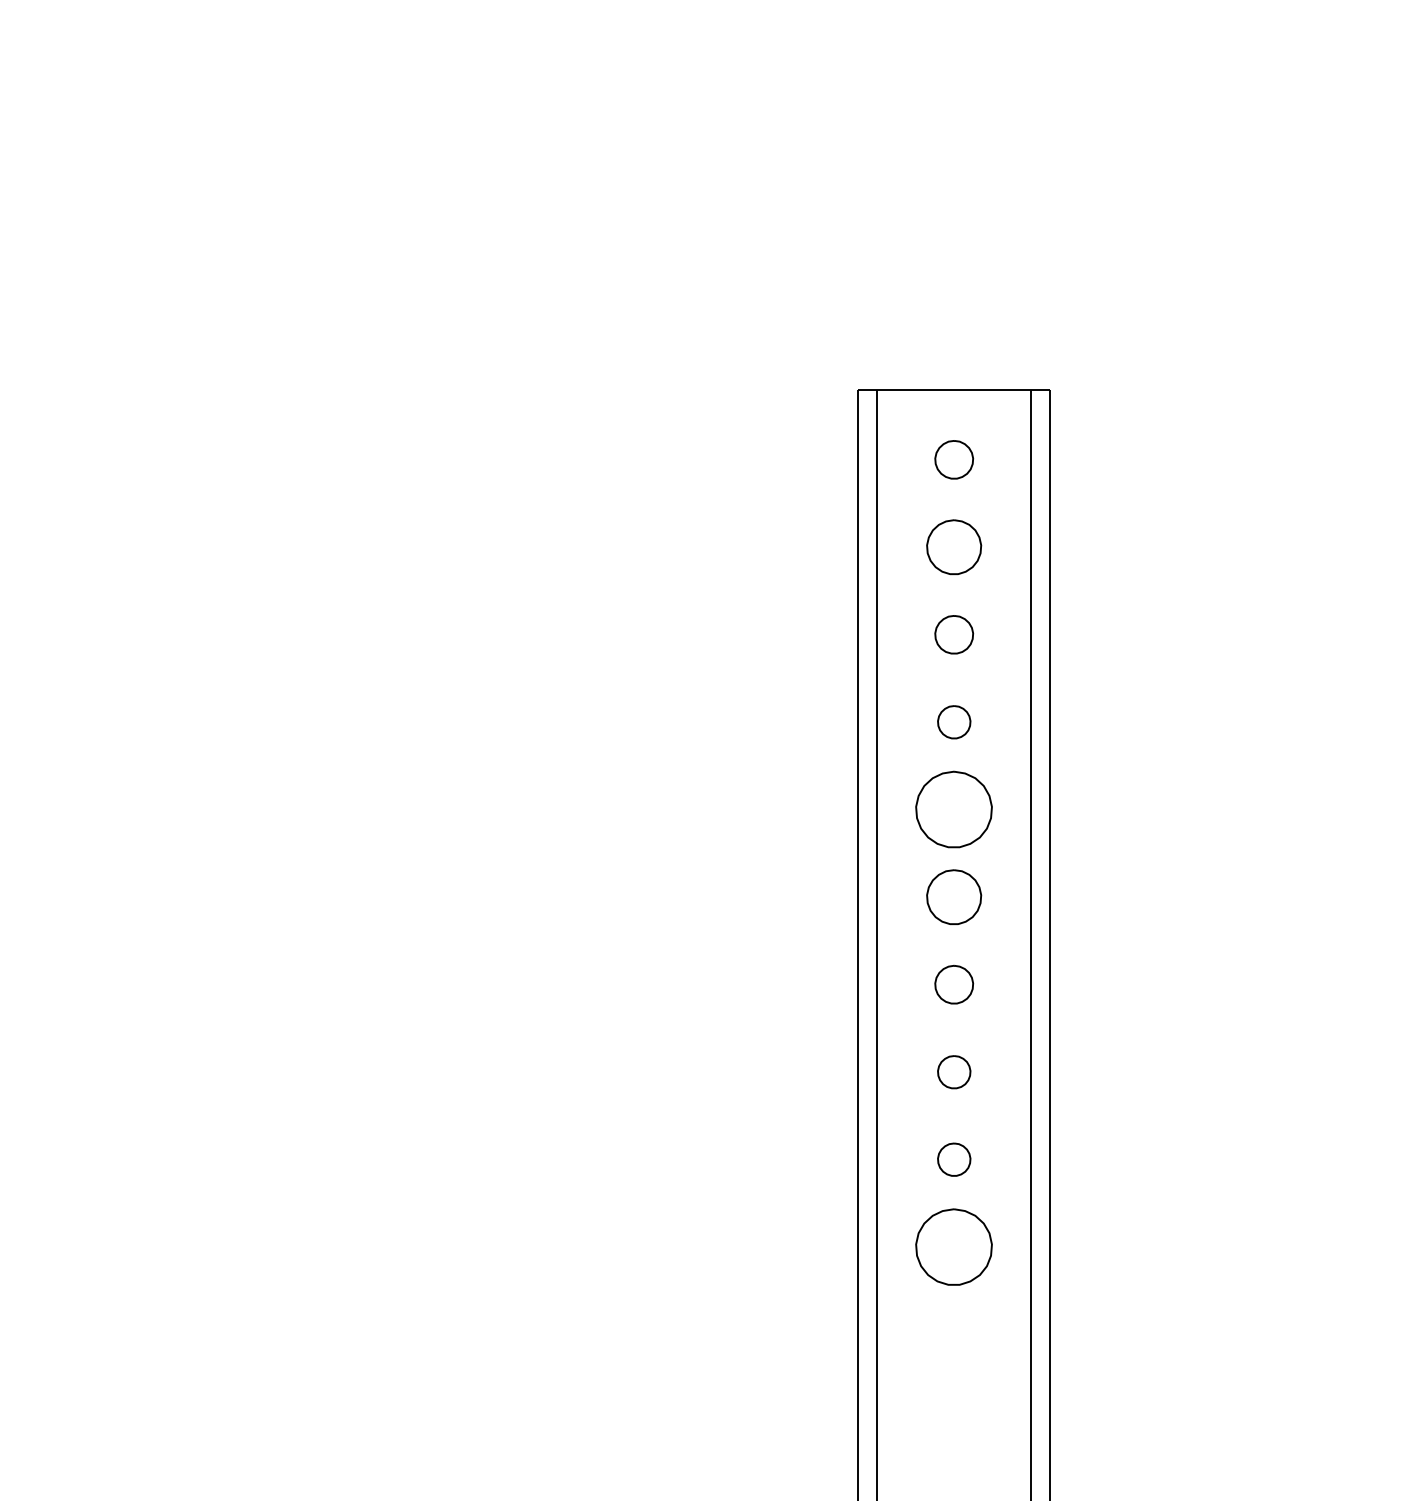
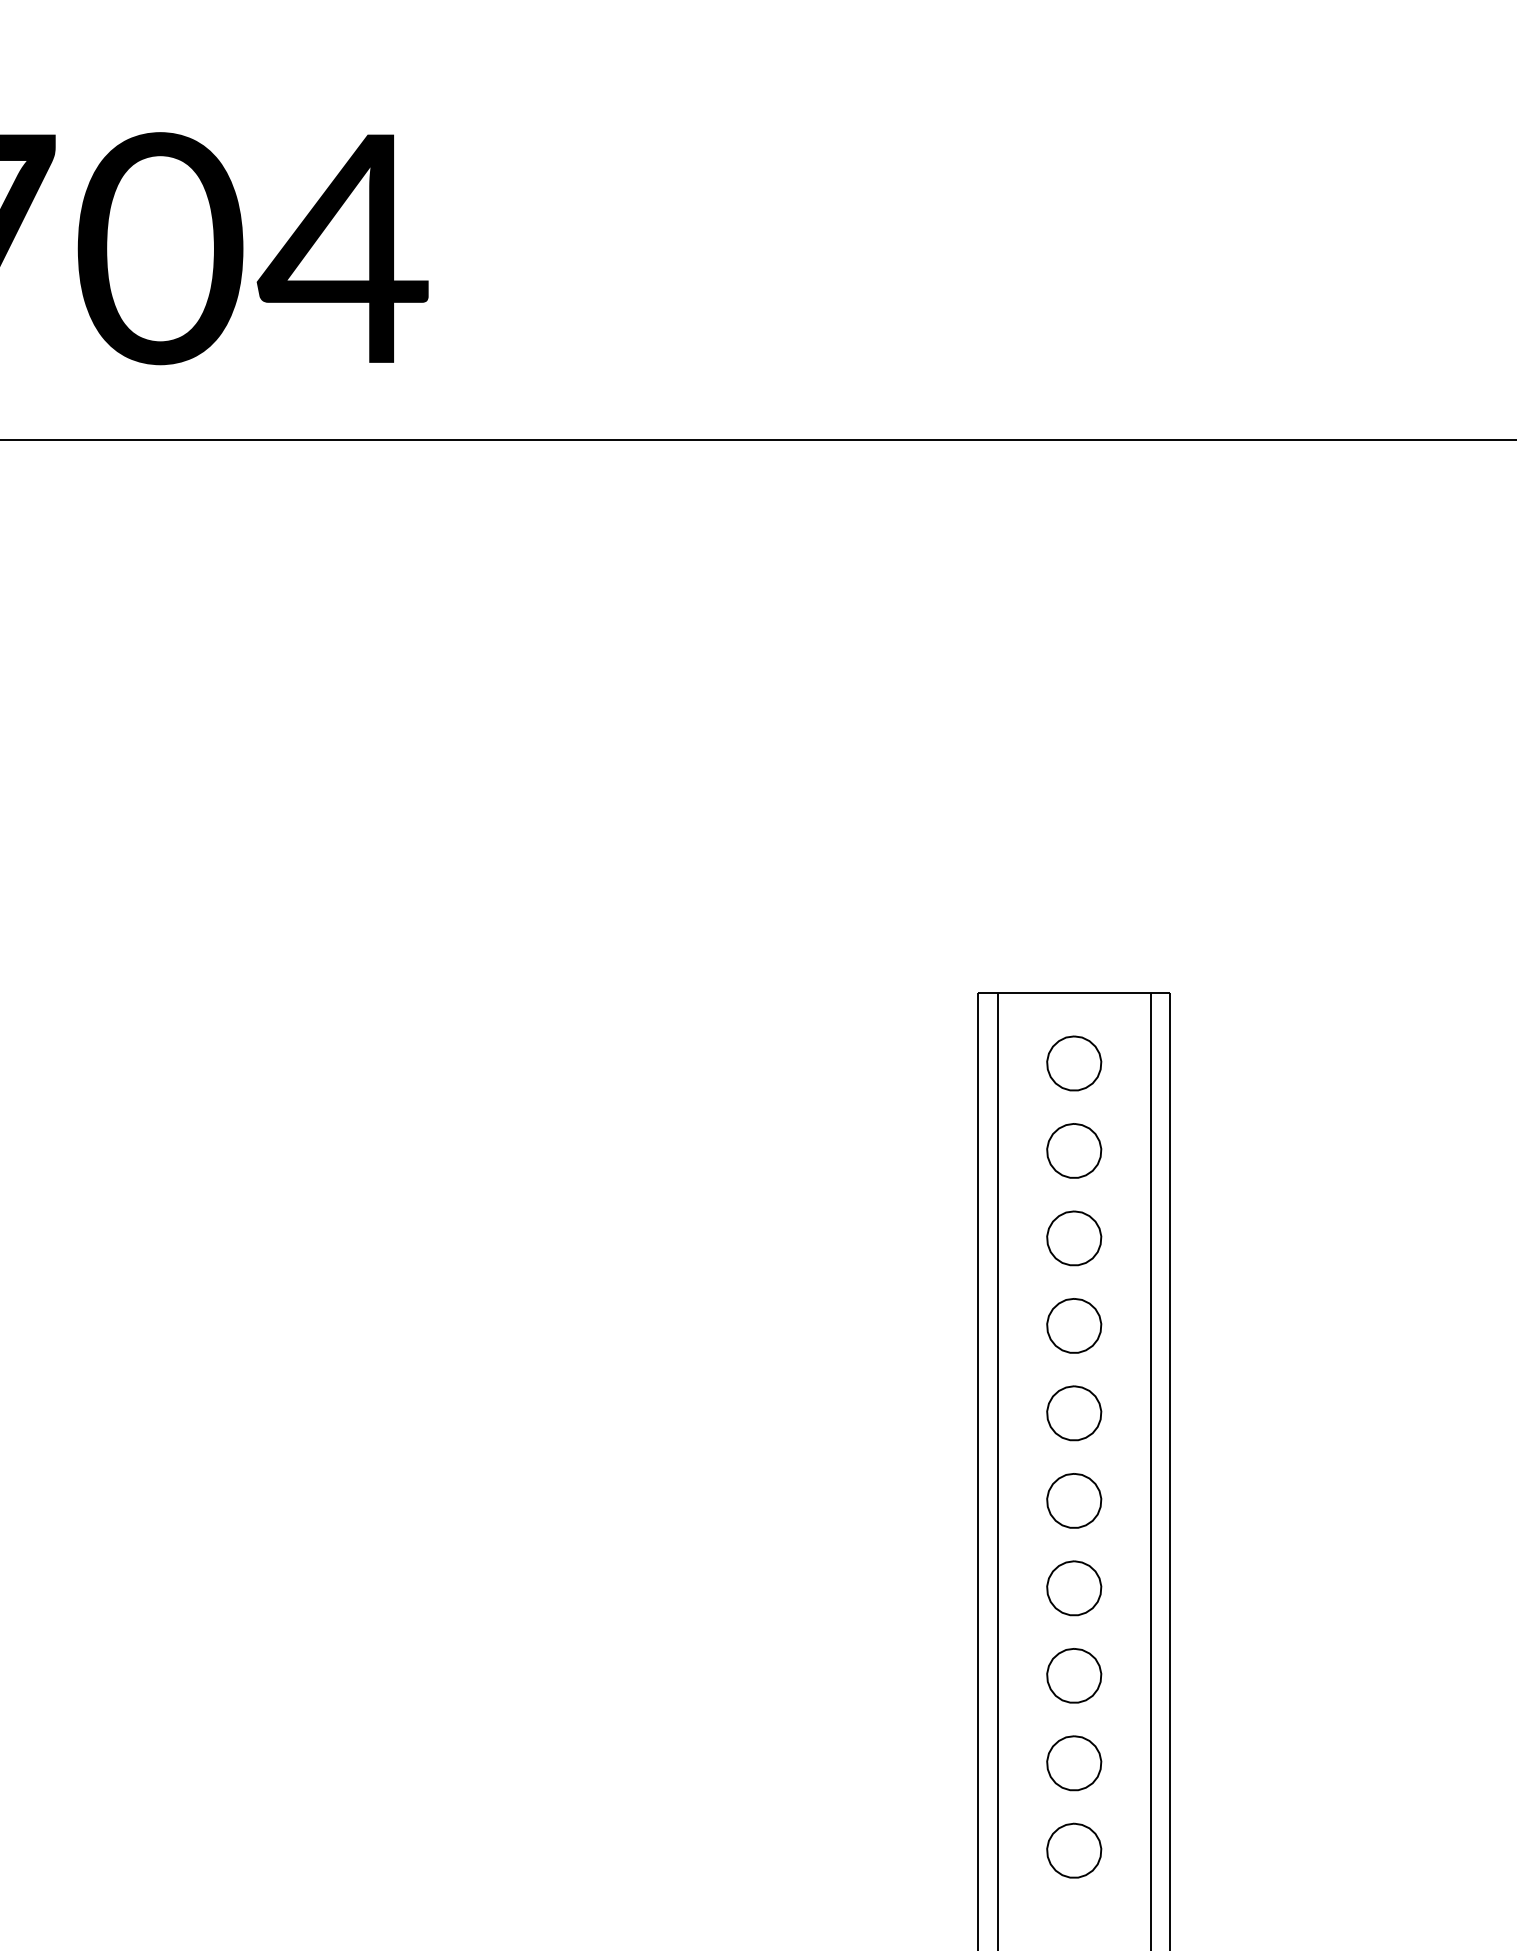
part: (954, 459) -> (1074, 1063), size x1.43
part: (954, 634) -> (1074, 1238), size x1.43
part: (954, 721) -> (1074, 1325), size x1.67
part: (954, 809) -> (1074, 1413), size x0.71
part: (954, 984) -> (1074, 1588), size x1.43
part: (954, 1071) -> (1074, 1675), size x1.67
part: (954, 1159) -> (1074, 1763), size x1.67
part: (954, 1246) -> (1074, 1850), size x0.71

